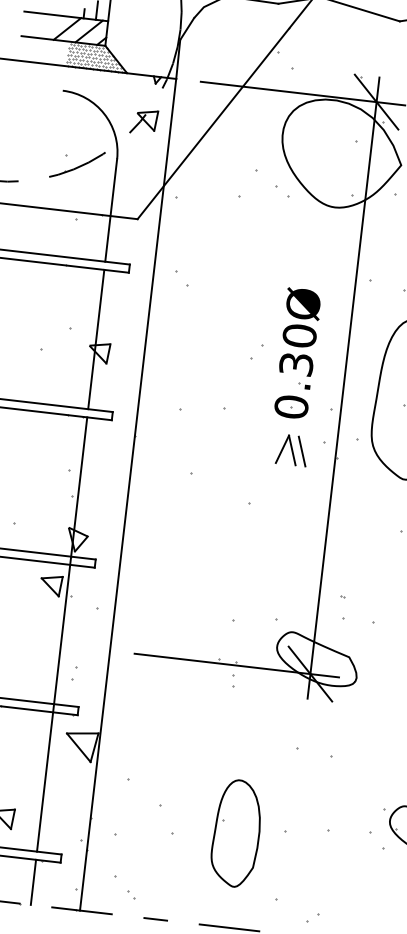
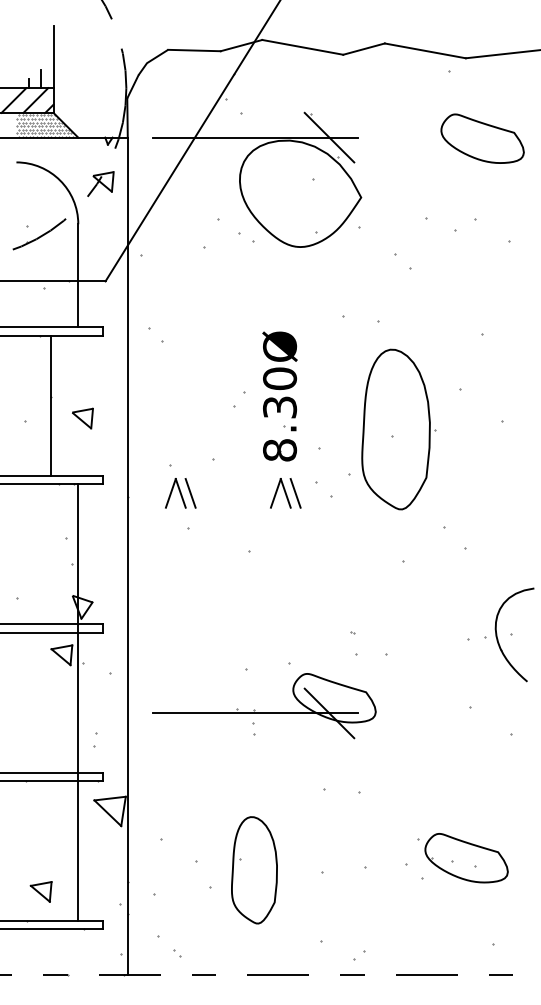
line: (96, 339) -> (51, 405), moved
line: (343, 388) -> (329, 425), removed
text: (290, 407) -> (279, 450), 0.30Ø -> 8.30Ø
part: (187, 438) -> (180, 493), added
part: (236, 833) -> (254, 870), moved
line: (33, 881) -> (78, 951), removed

